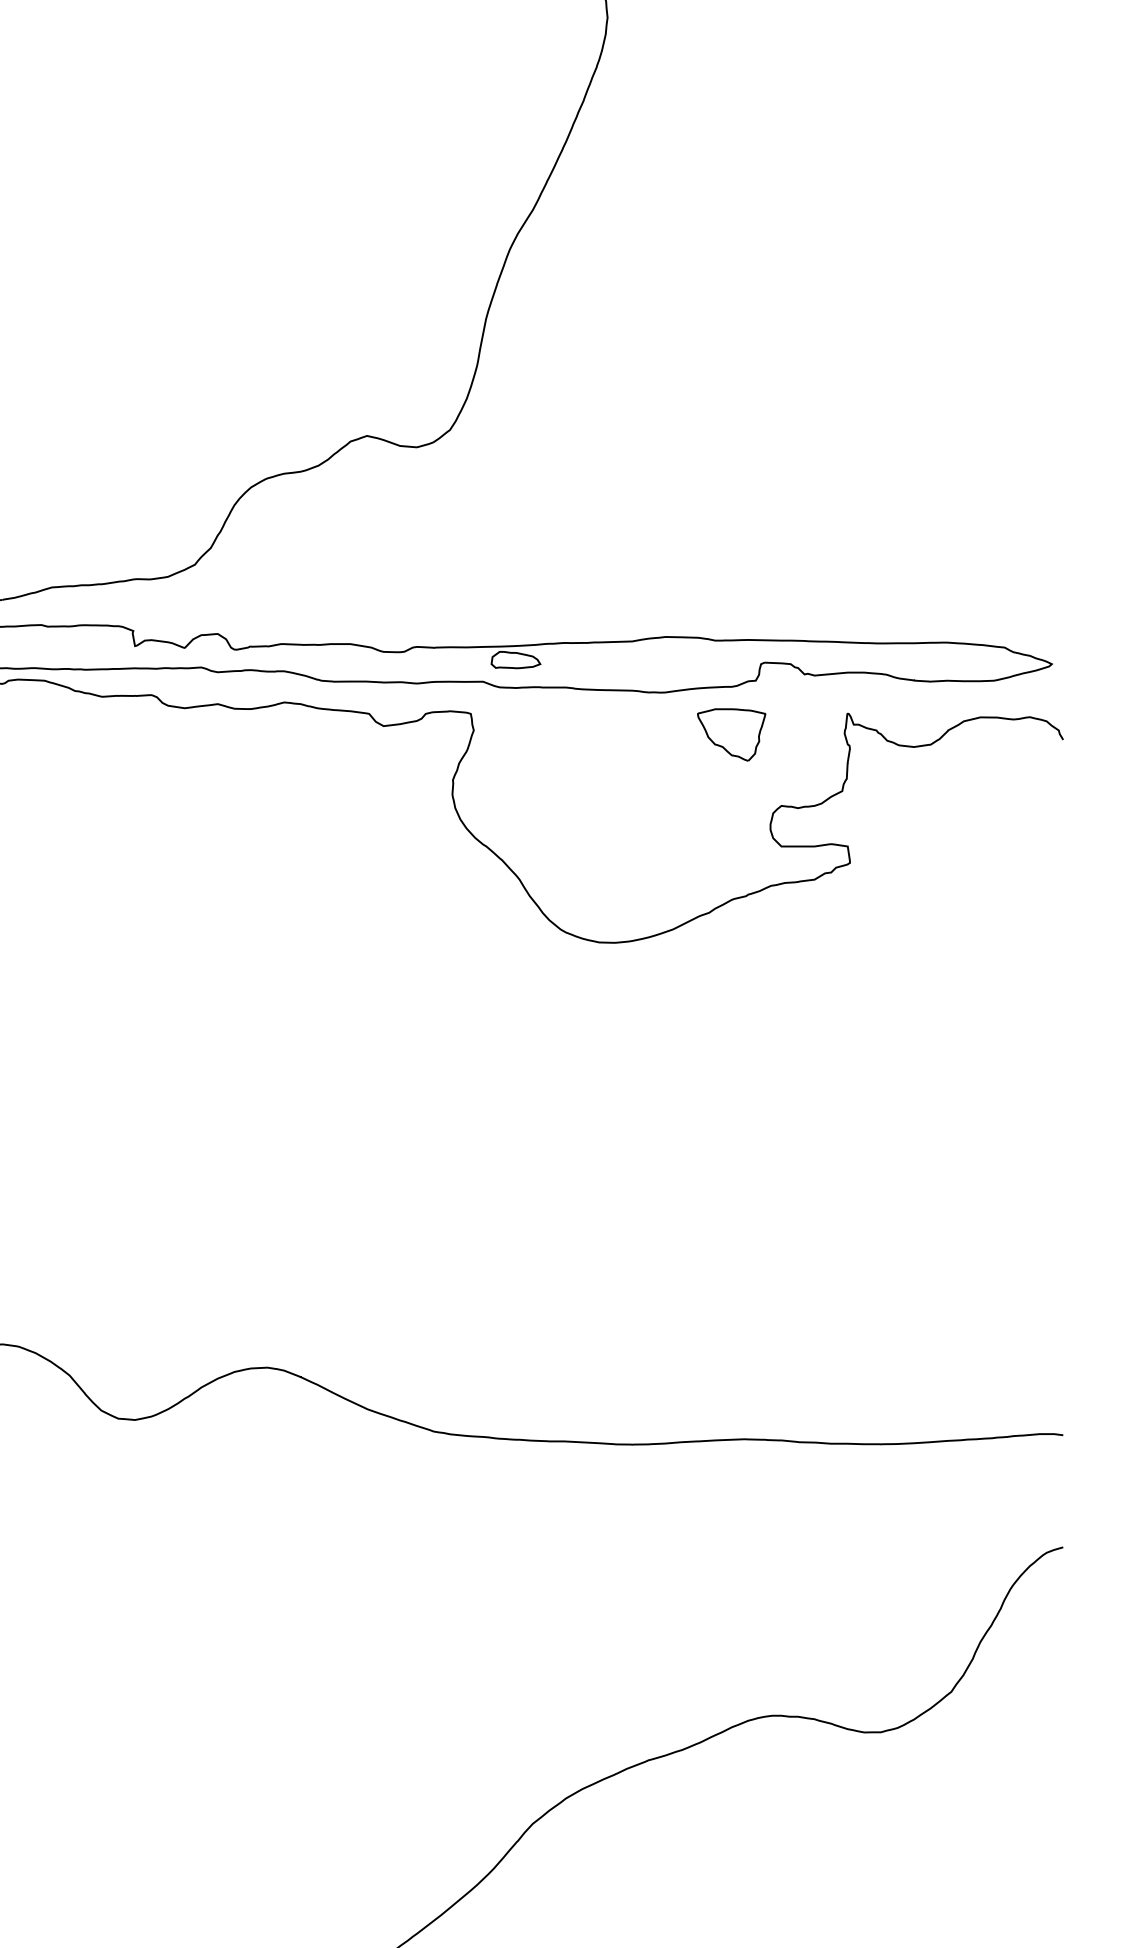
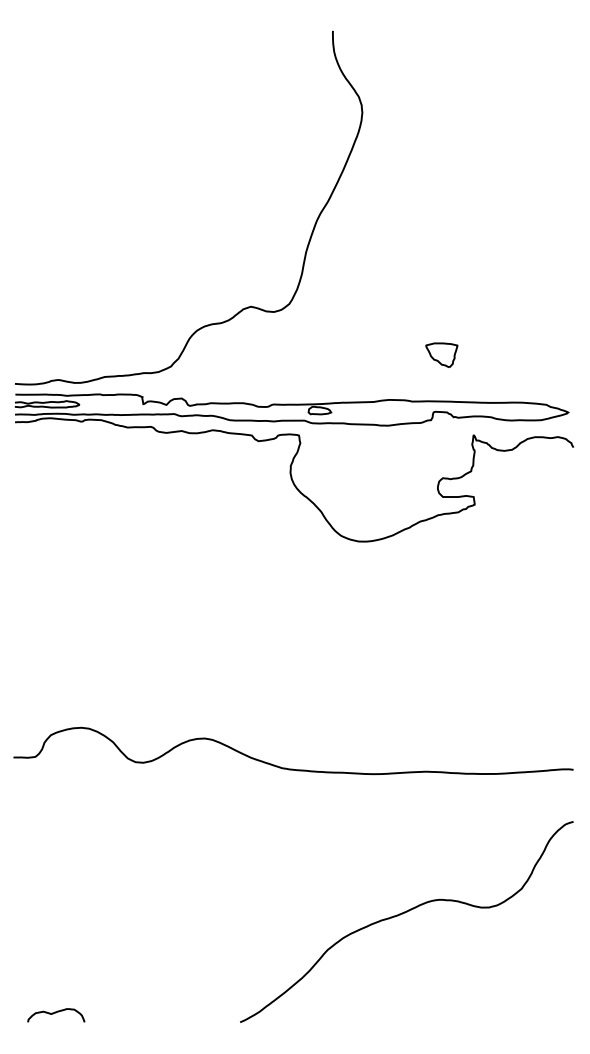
part: (730, 733) -> (441, 354), moved

